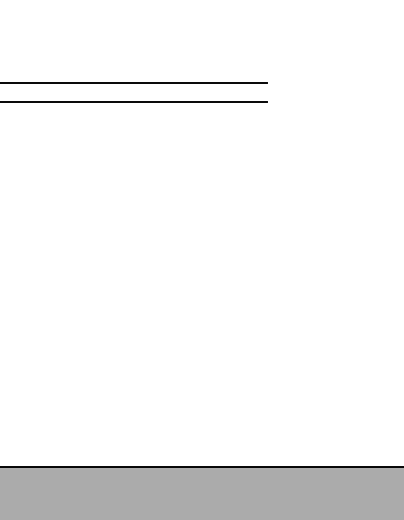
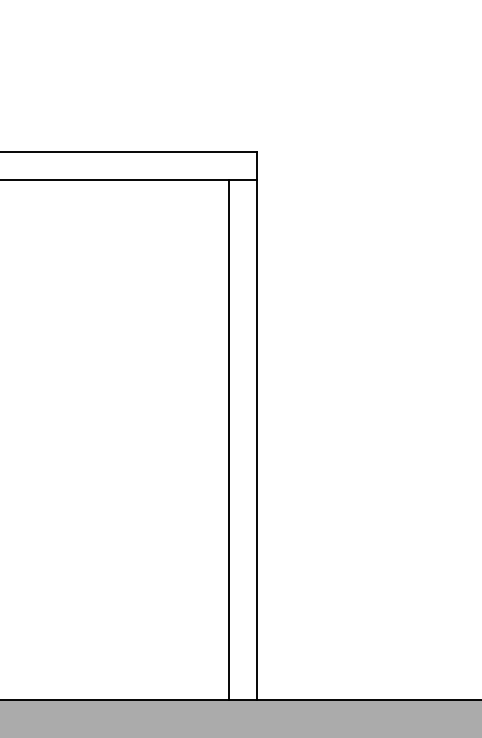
line: (266, 275) -> (256, 426), added
line: (247, 284) -> (229, 439), added

